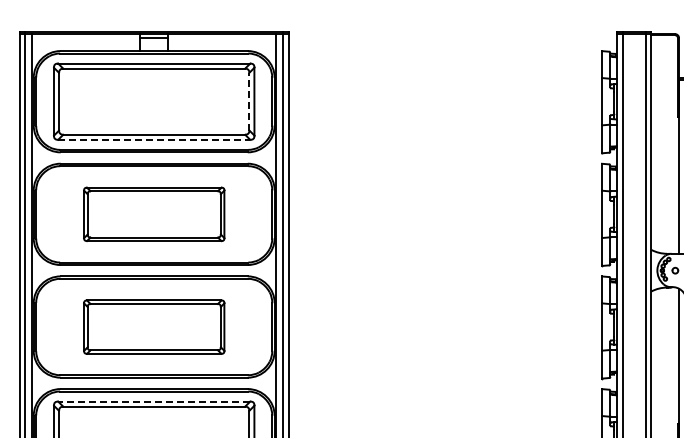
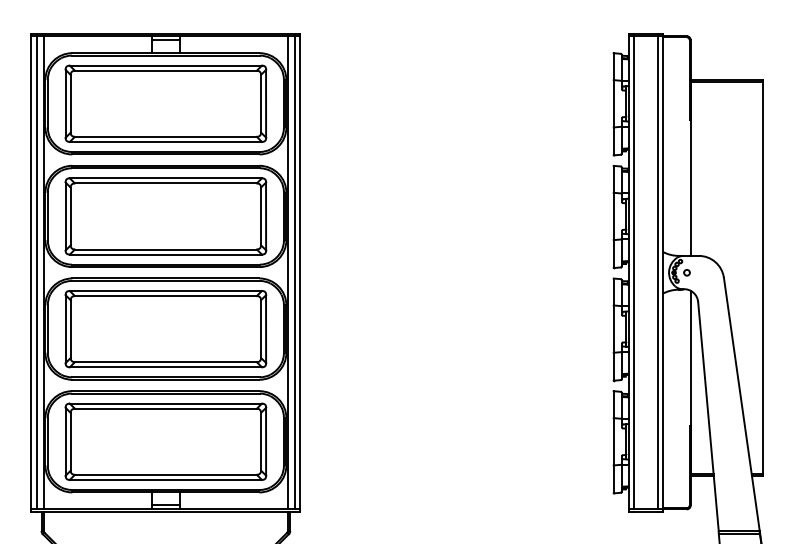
line: (249, 101) -> (261, 103), dashed -> solid
line: (153, 139) -> (165, 141), dashed -> solid
part: (153, 214) -> (165, 216), size x1.43
part: (153, 327) -> (165, 329), size x1.43
line: (153, 401) -> (165, 403), dashed -> solid

